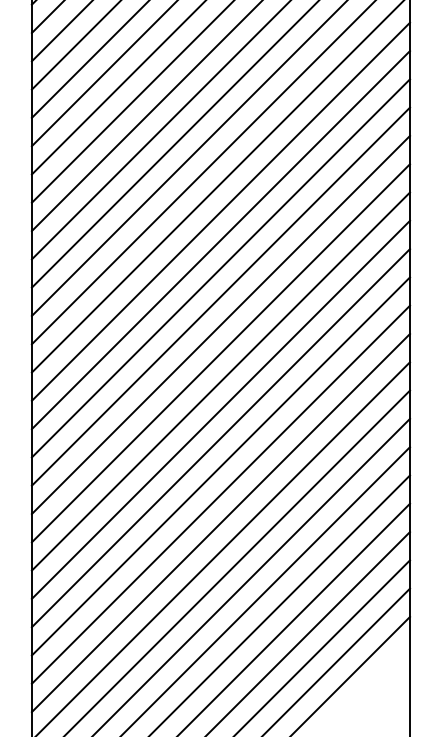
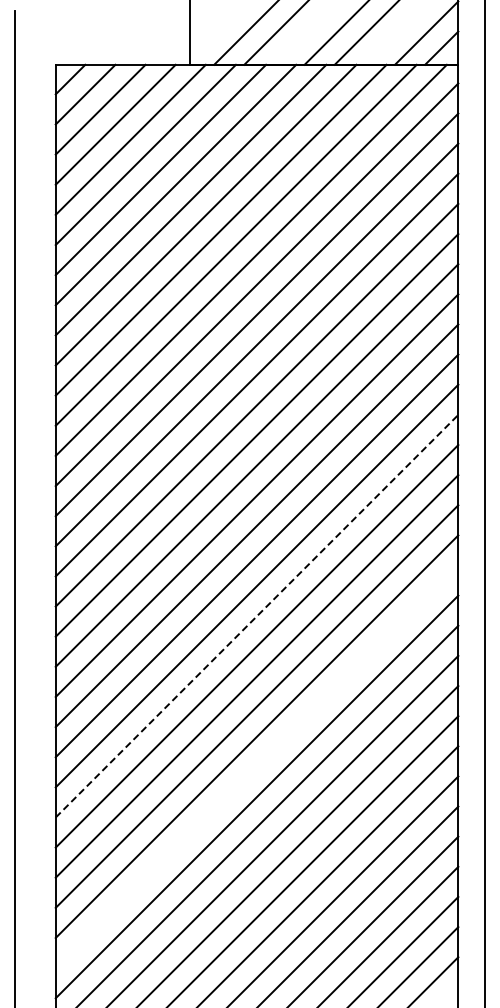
line: (221, 296) -> (257, 616), solid -> dashed
line: (220, 437) -> (256, 766), removed

